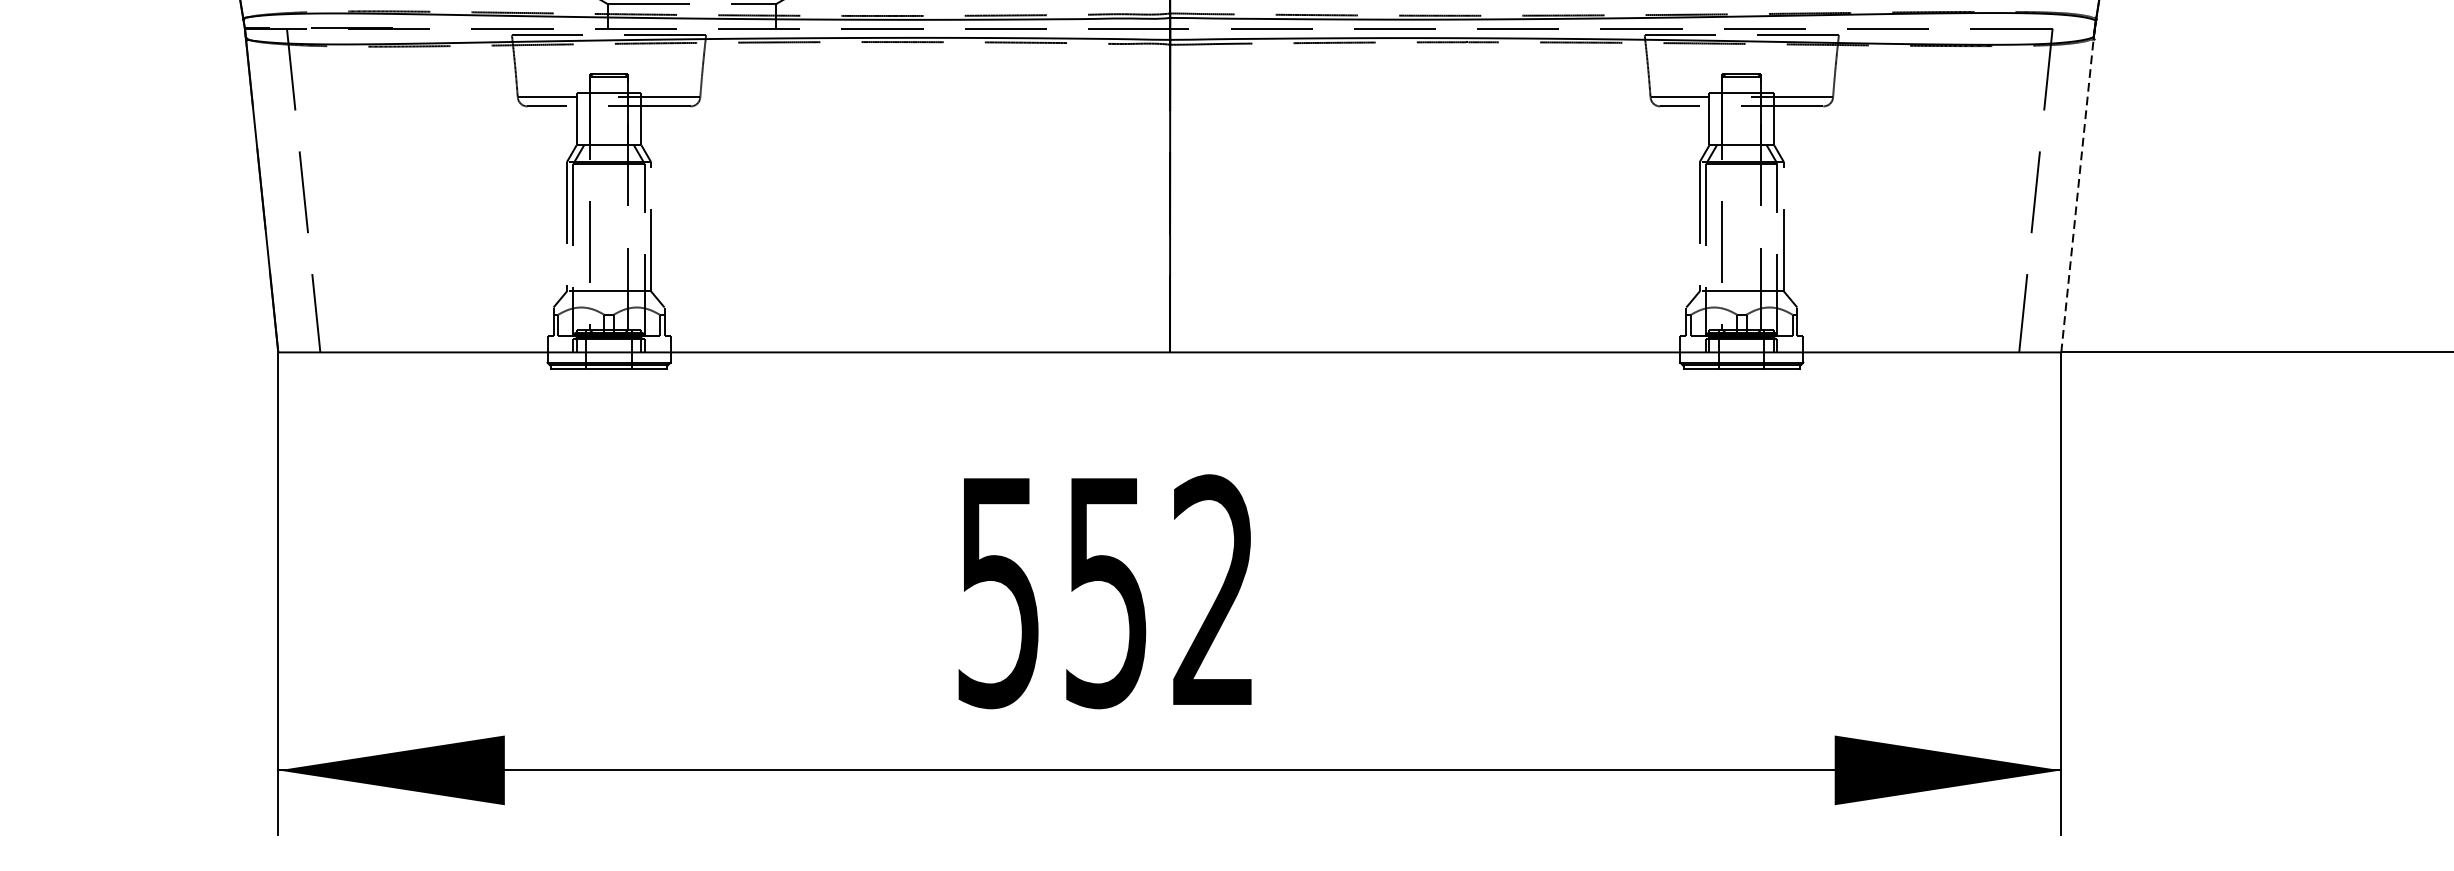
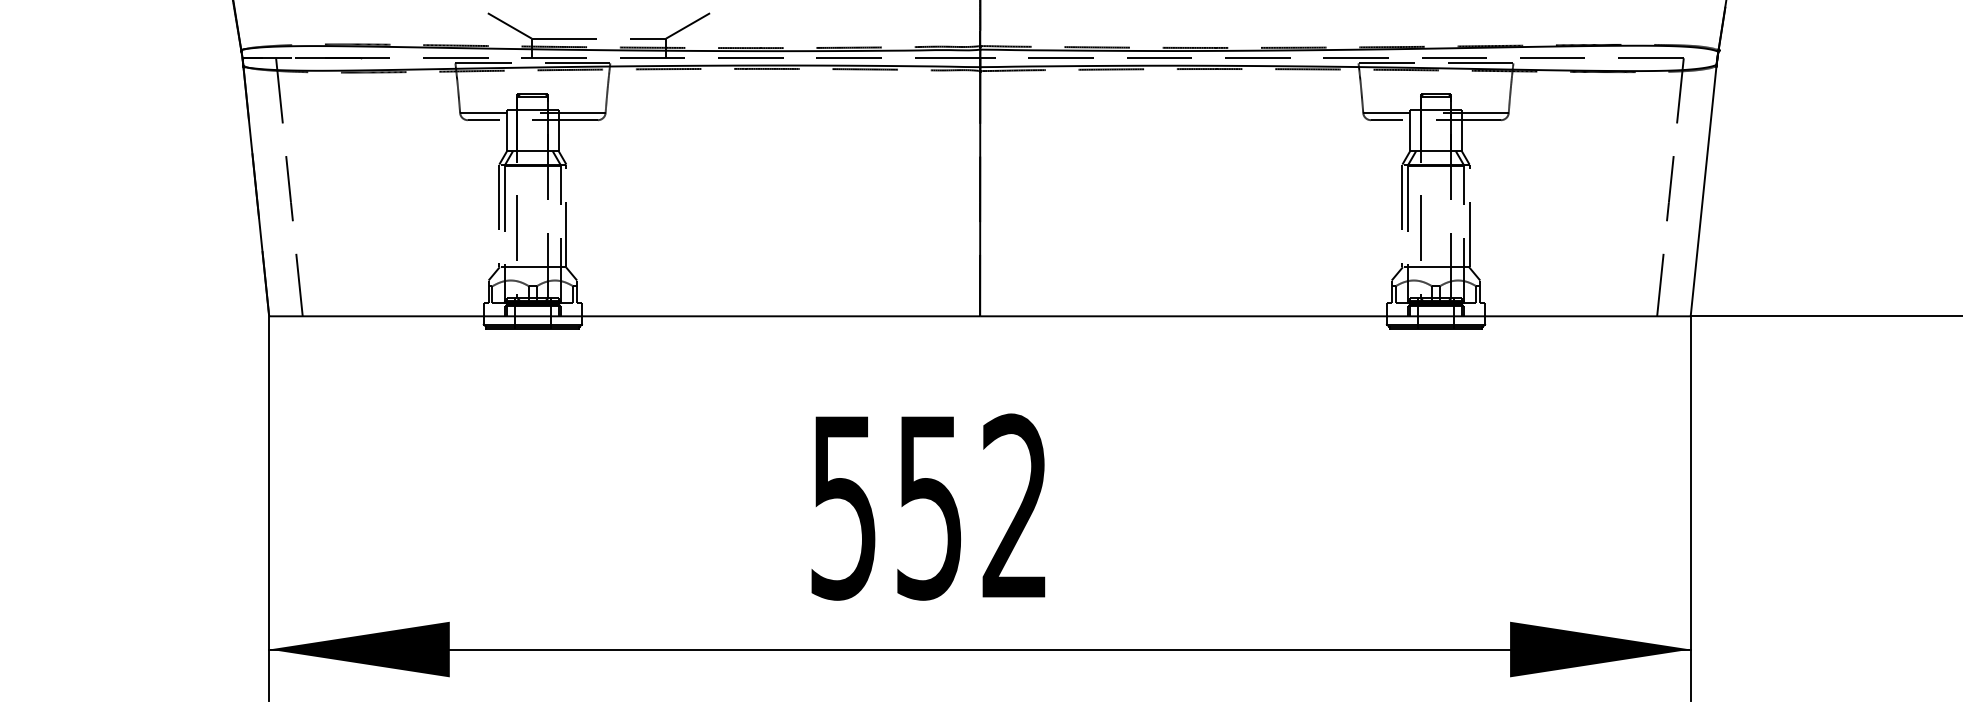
line: (2077, 193) -> (1703, 189), dashed -> solid

